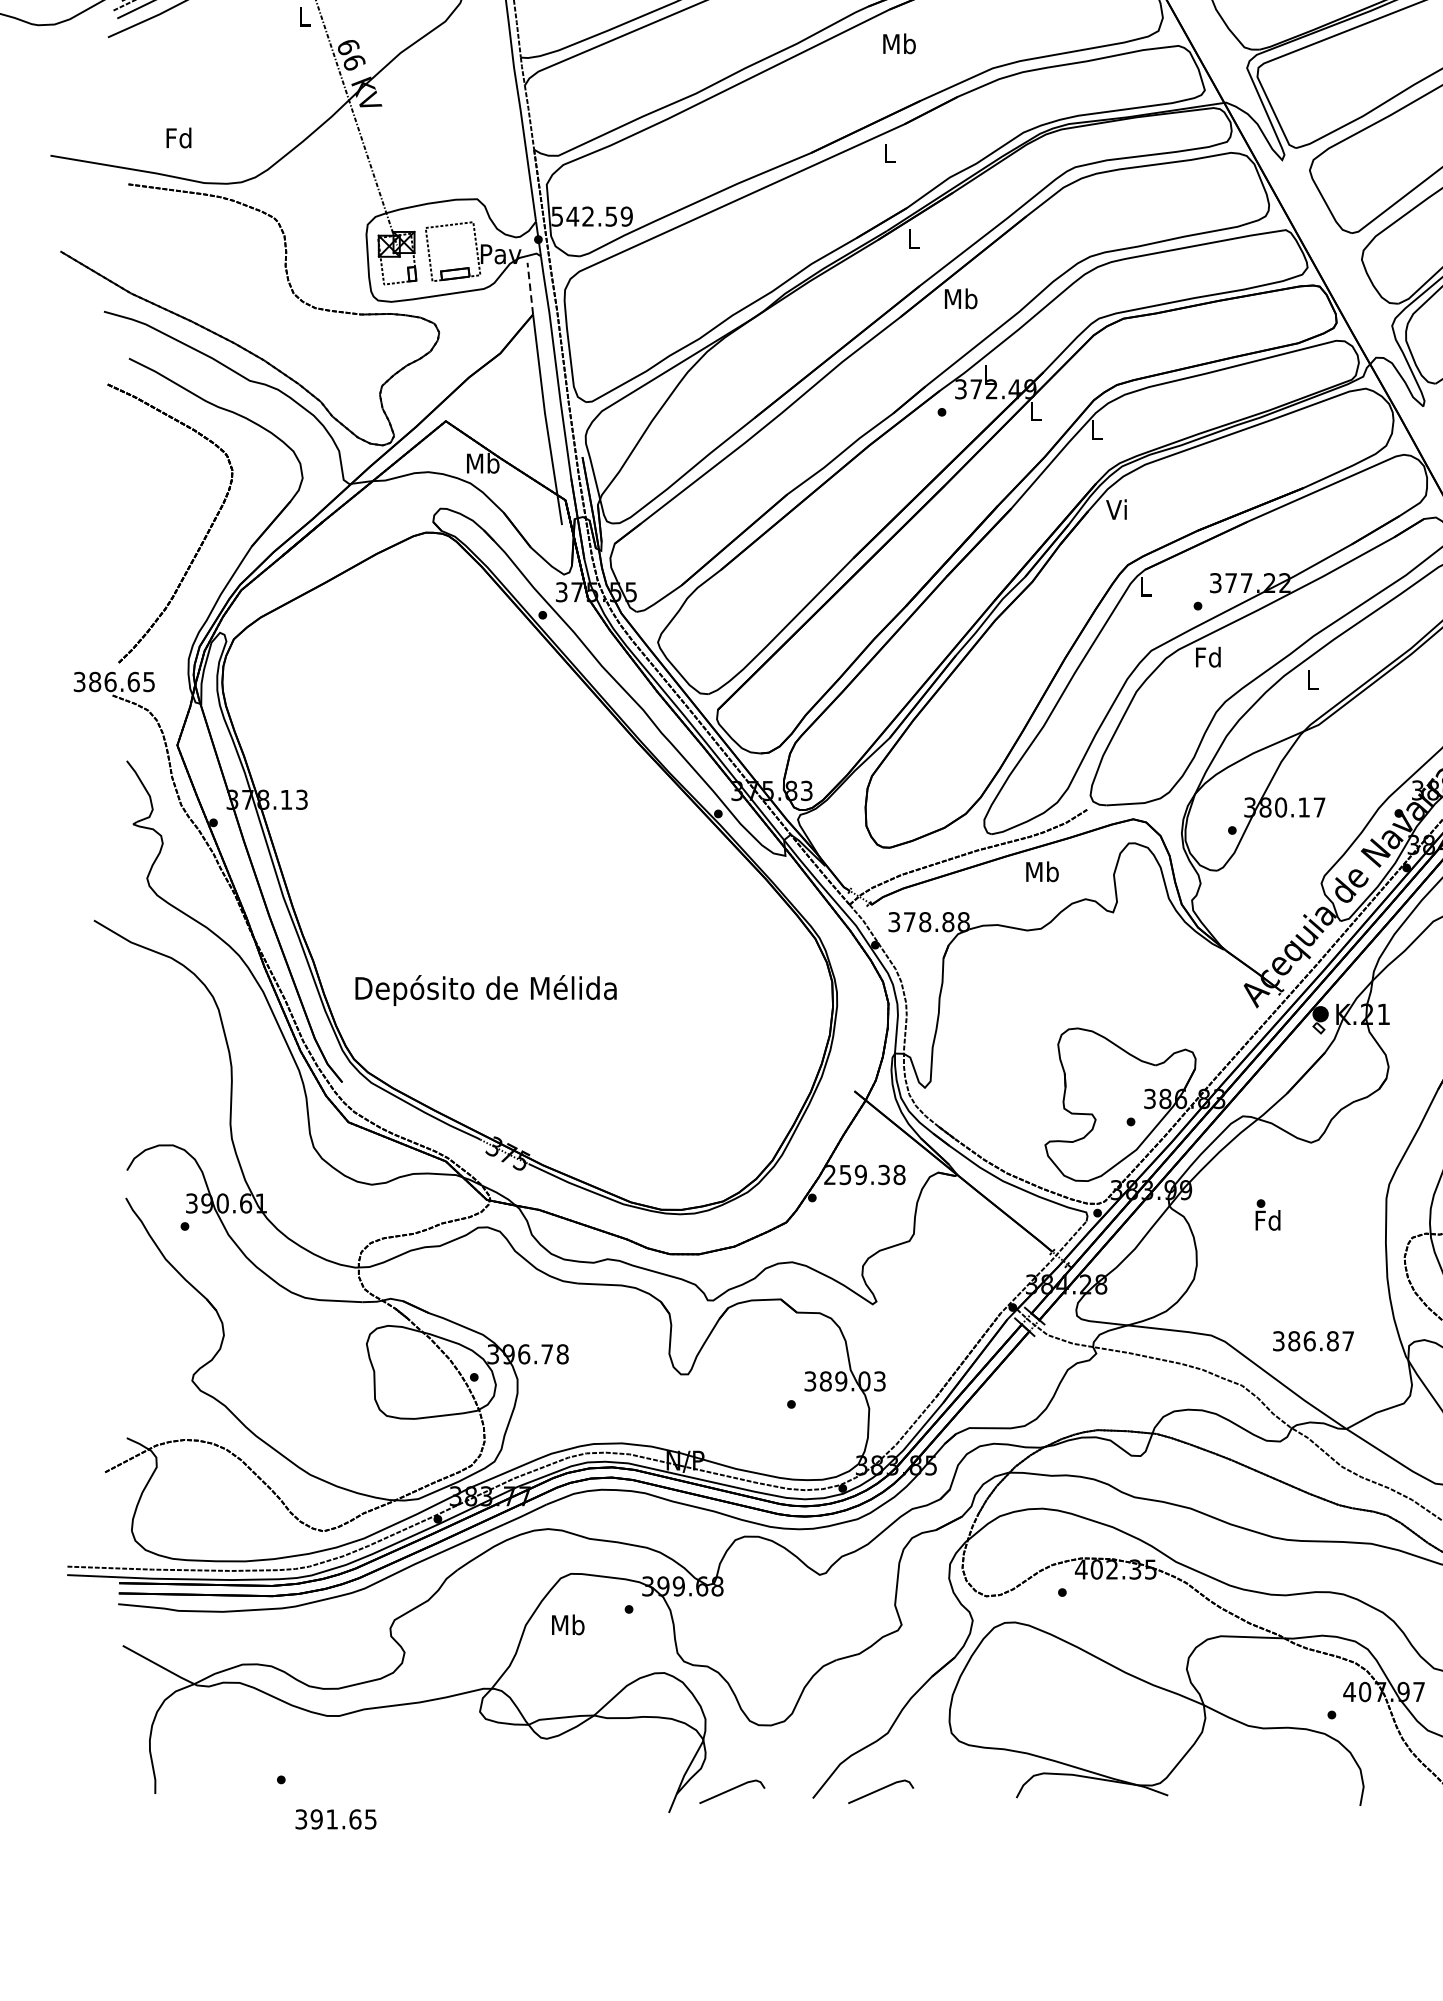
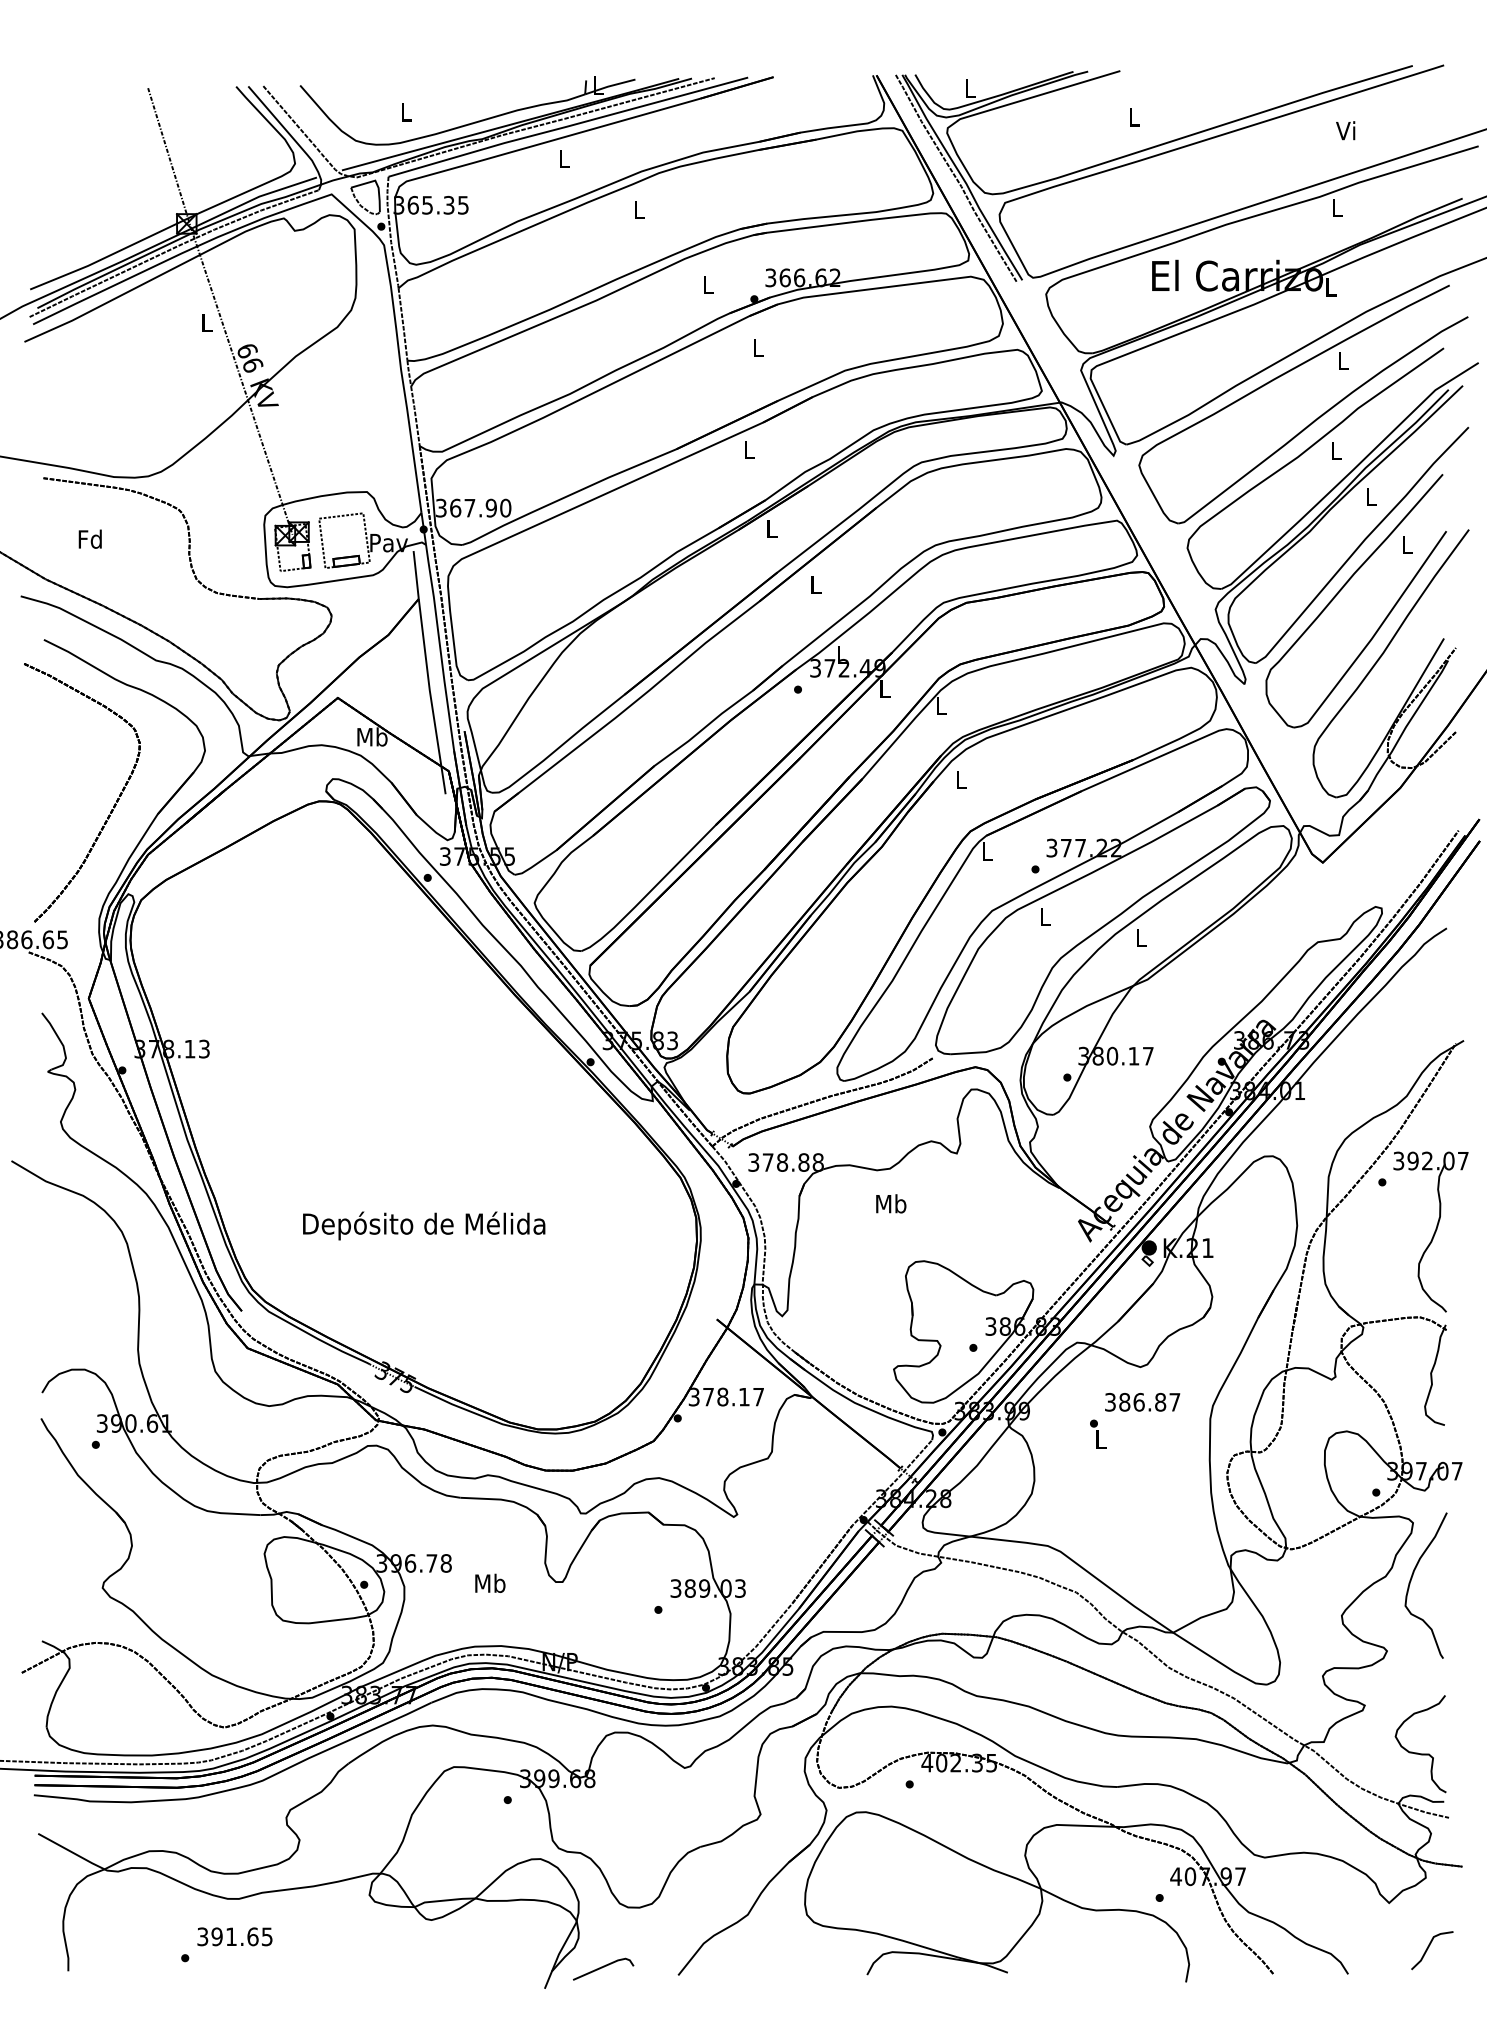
text: (899, 43) -> (758, 347), Mb -> L
text: (178, 137) -> (89, 538), moved
text: (592, 215) -> (473, 507), 542.59 -> 367.90
line: (530, 288) -> (416, 574), dashed -> solid
text: (960, 297) -> (815, 583), Mb -> L
text: (1116, 509) -> (959, 779), Vi -> L
text: (1207, 656) -> (1044, 916), Fd -> L
text: (1042, 871) -> (891, 1203), moved
text: (486, 989) -> (424, 1225), moved
text: (864, 1174) -> (726, 1396), 259.38 -> 378.17
text: (1268, 1219) -> (1100, 1438), Fd -> L
text: (1313, 1341) -> (1142, 1402), moved
text: (568, 1623) -> (490, 1582), moved
line: (881, 1789) -> (741, 1967), removed
text: (335, 1819) -> (234, 1936), moved

